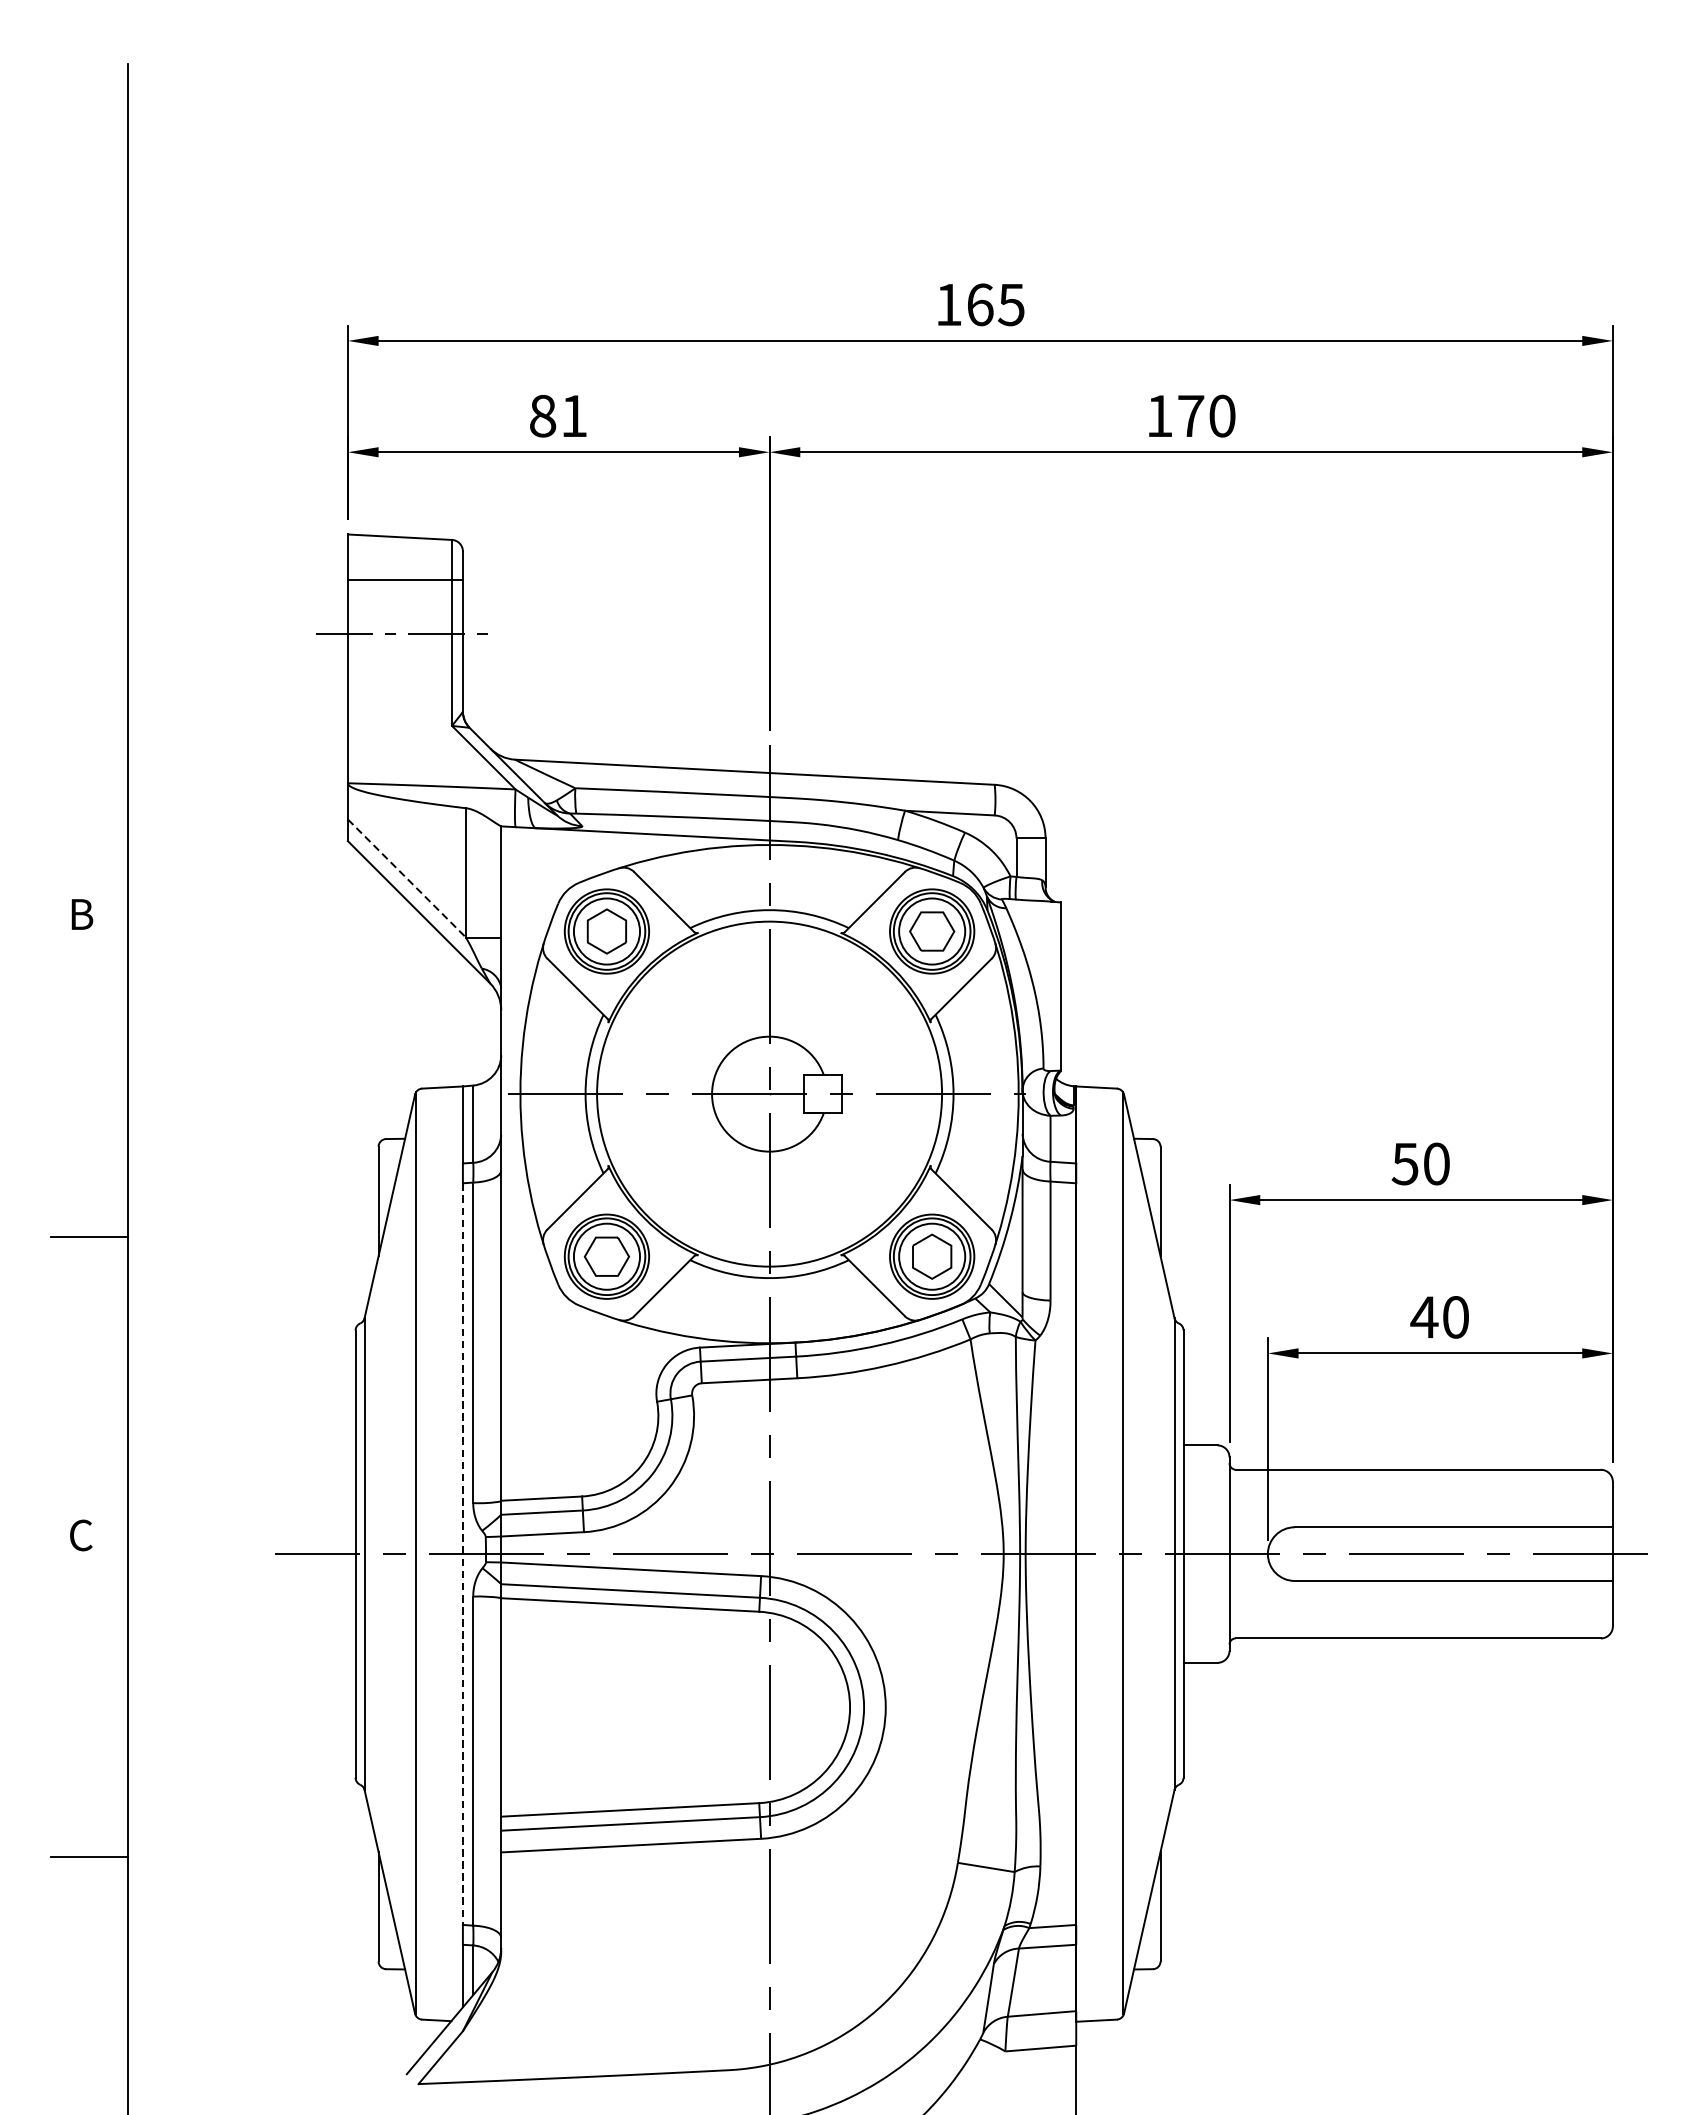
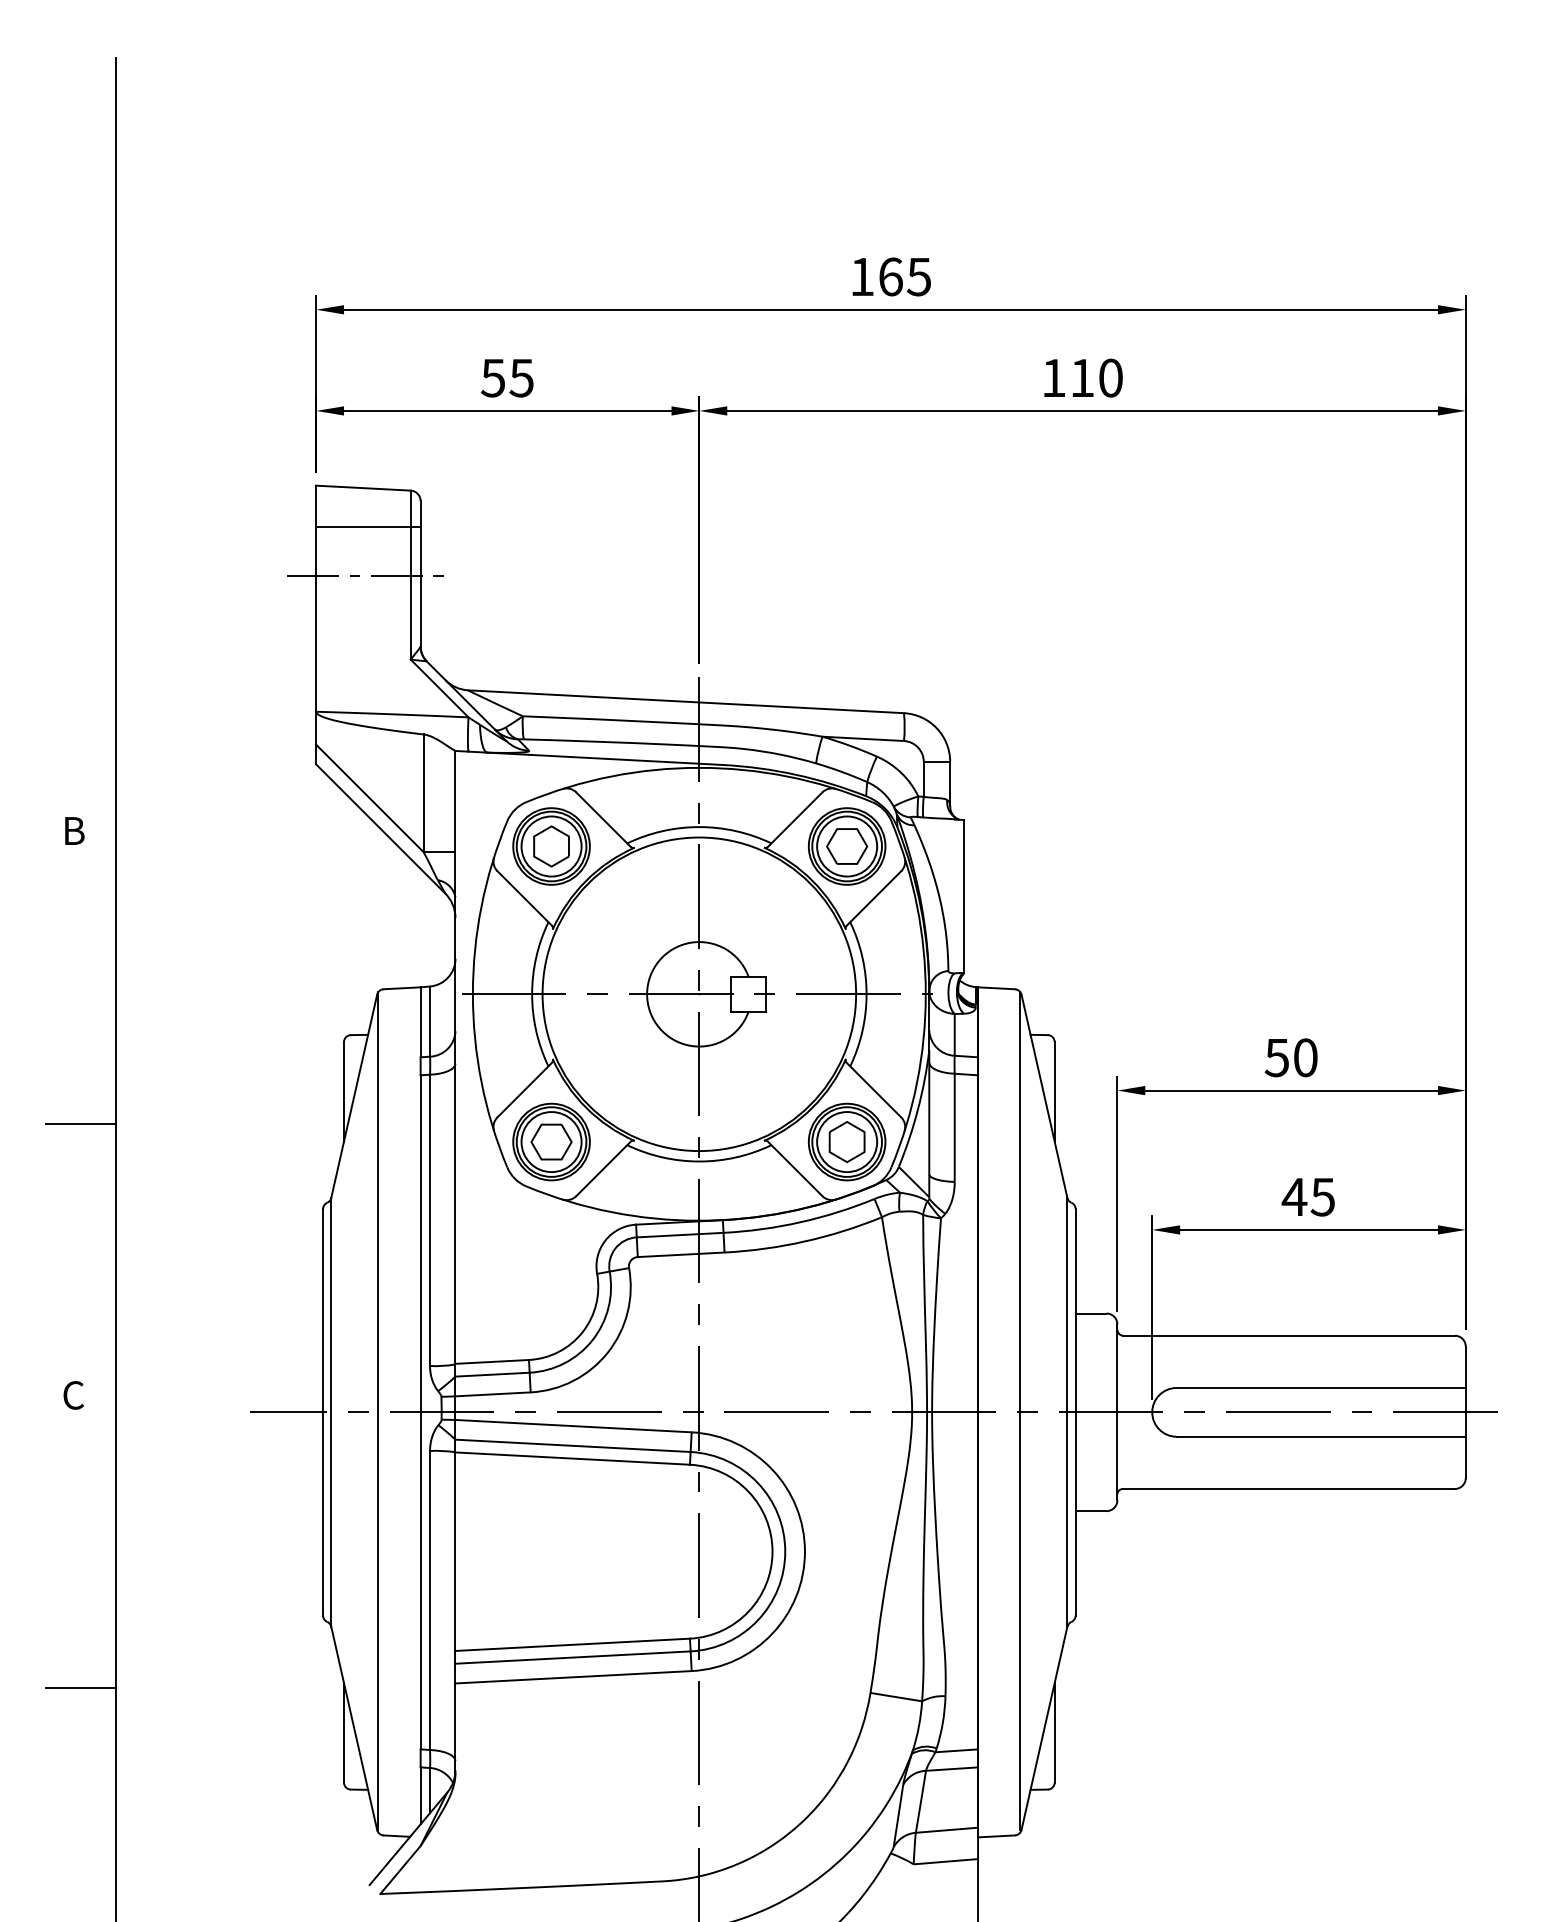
text: (557, 415) -> (506, 377), 81 -> 55
text: (1191, 415) -> (1082, 377), 170 -> 110
line: (406, 878) -> (369, 798), dashed -> solid
text: (1455, 1316) -> (1322, 1196), 40 -> 45
line: (462, 1554) -> (420, 1412), dashed -> solid

